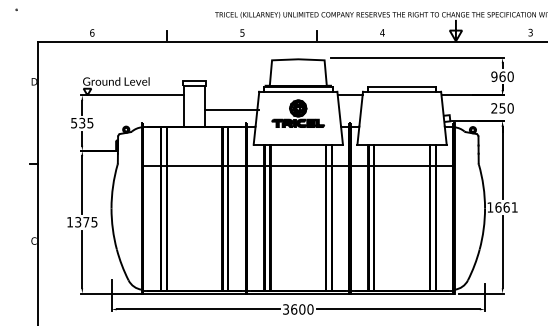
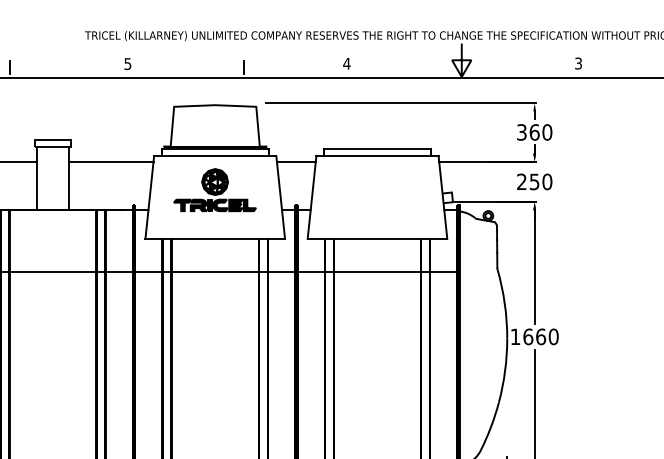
text: (494, 76) -> (522, 132), 960 -> 360
line: (231, 110) -> (110, 161), moved
text: (514, 207) -> (553, 336), 1661 -> 1660

